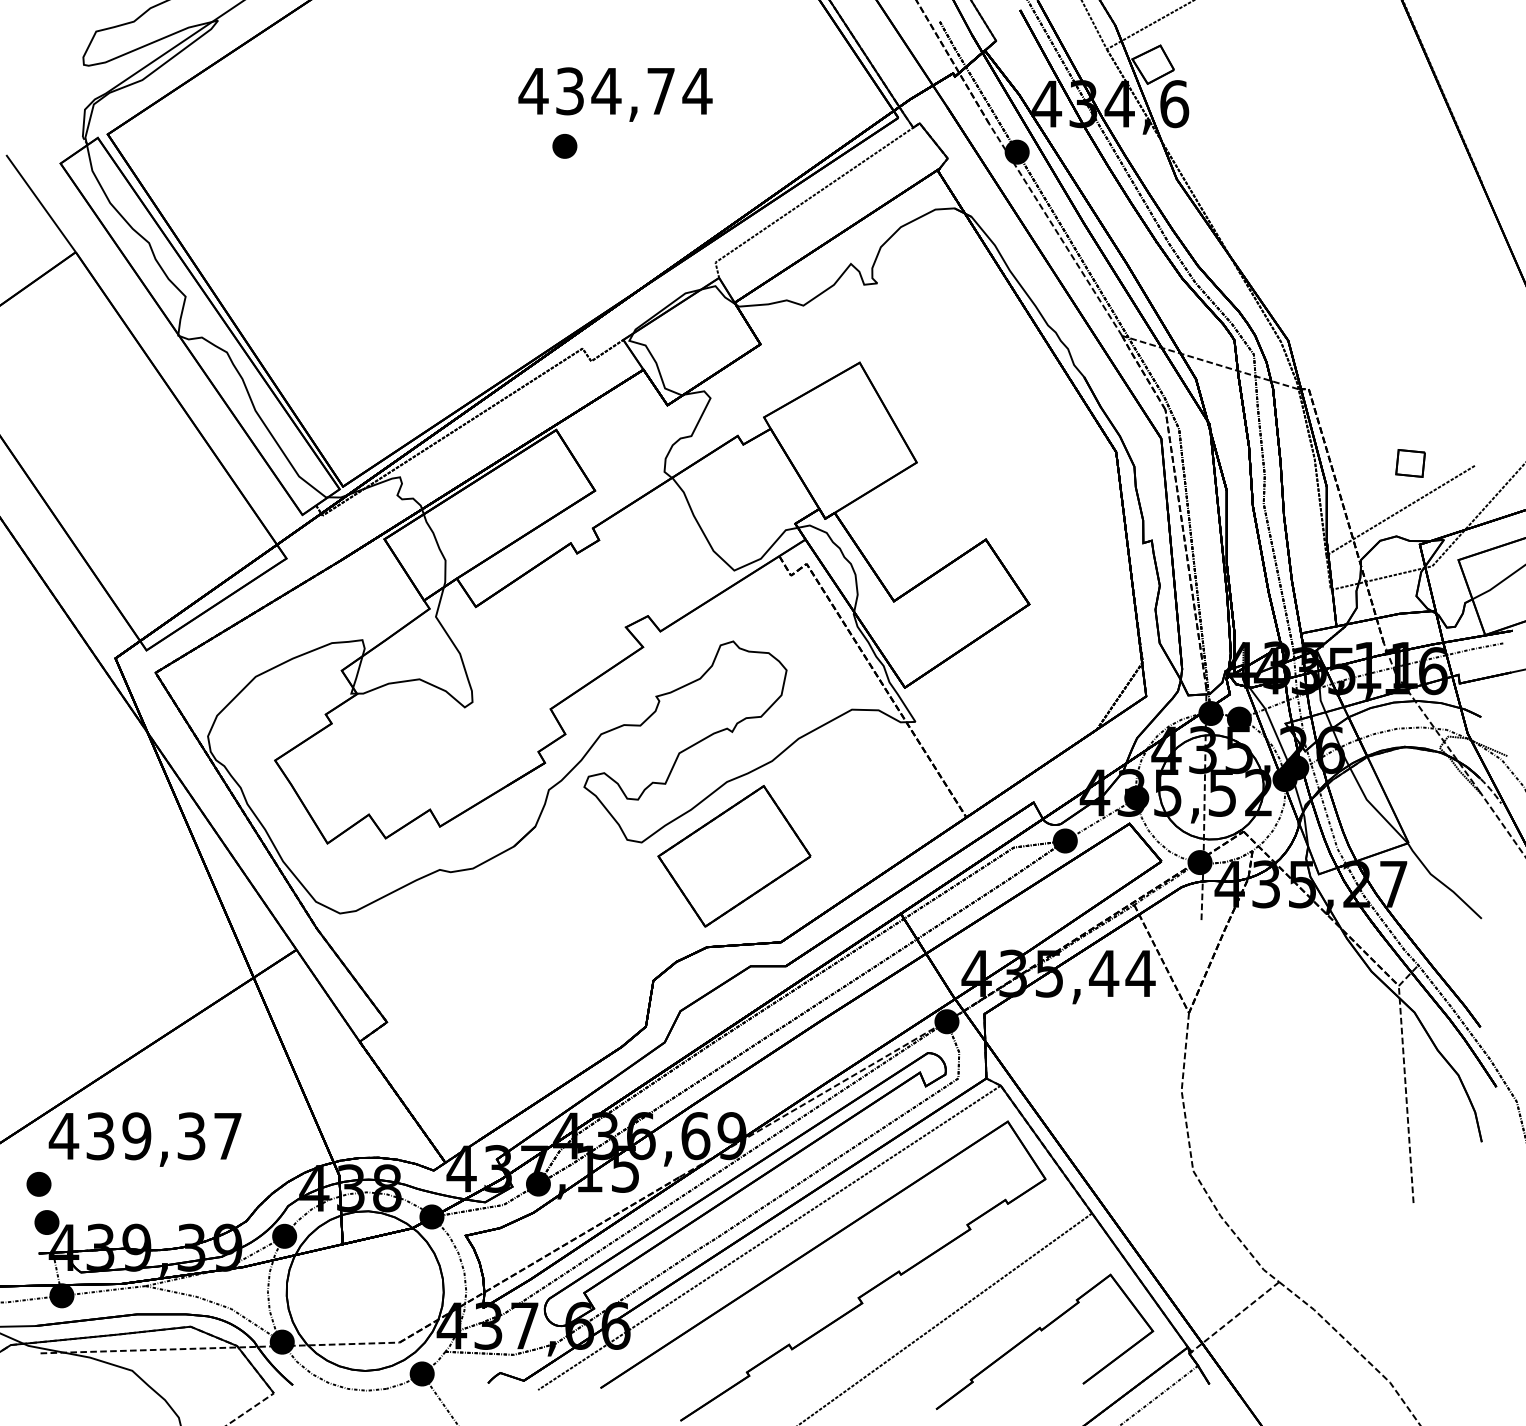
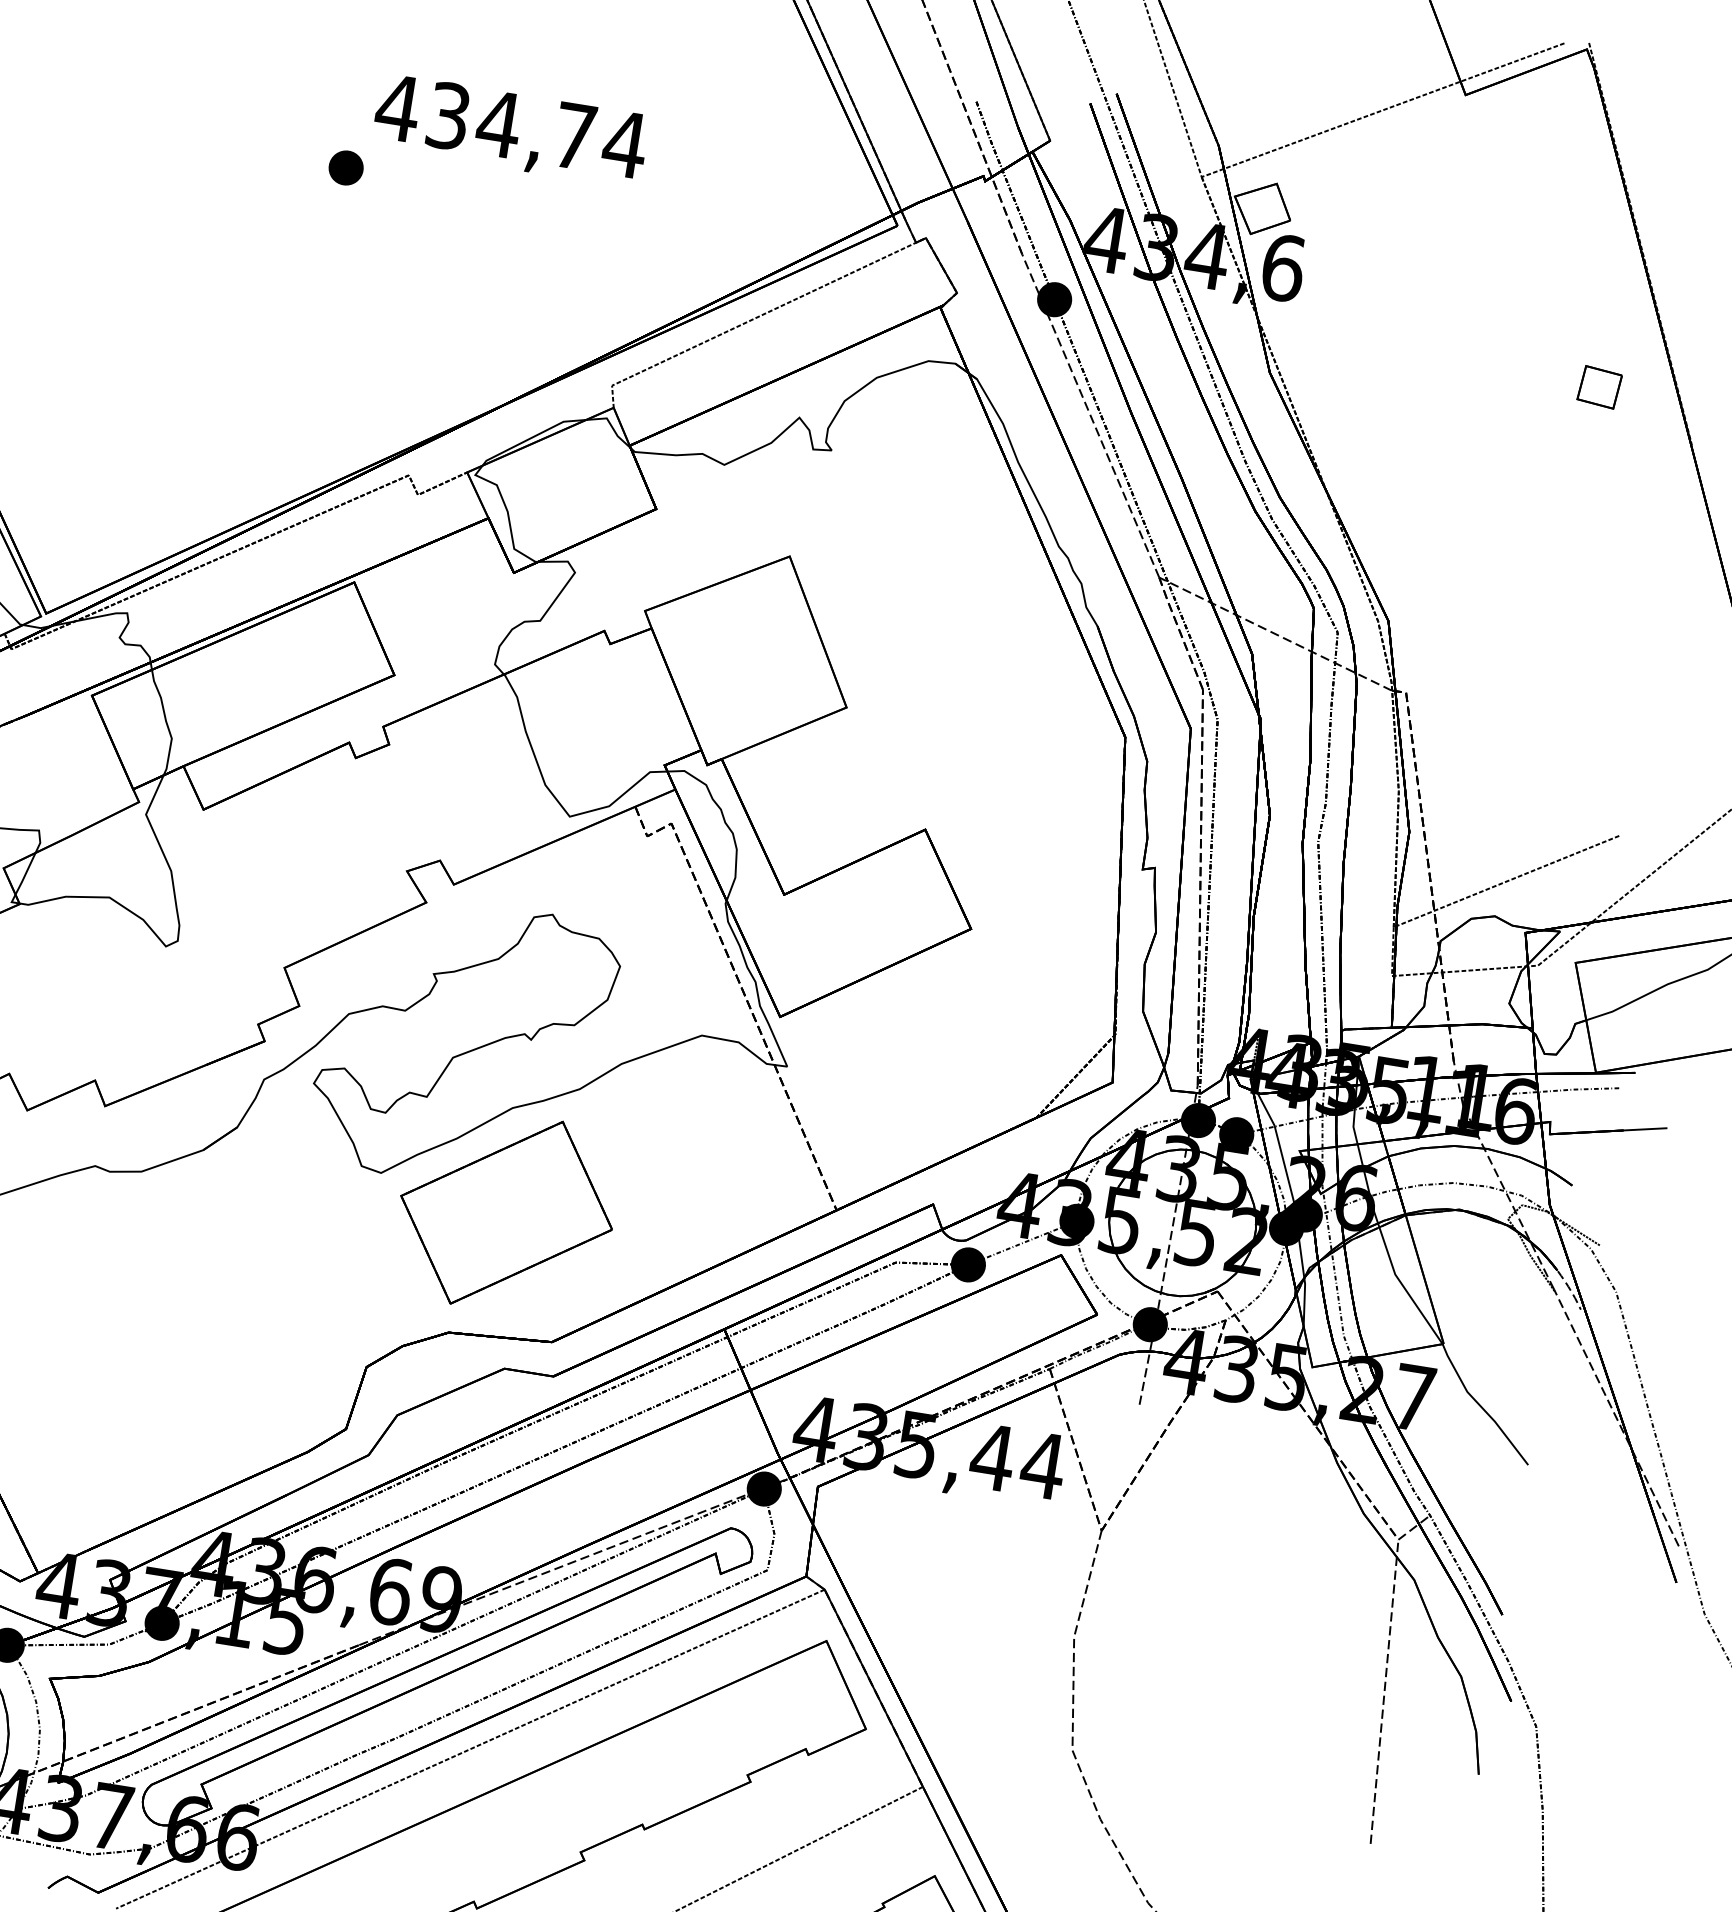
part: (564, 146) -> (345, 168), moved
part: (1410, 463) -> (1599, 387), moved

